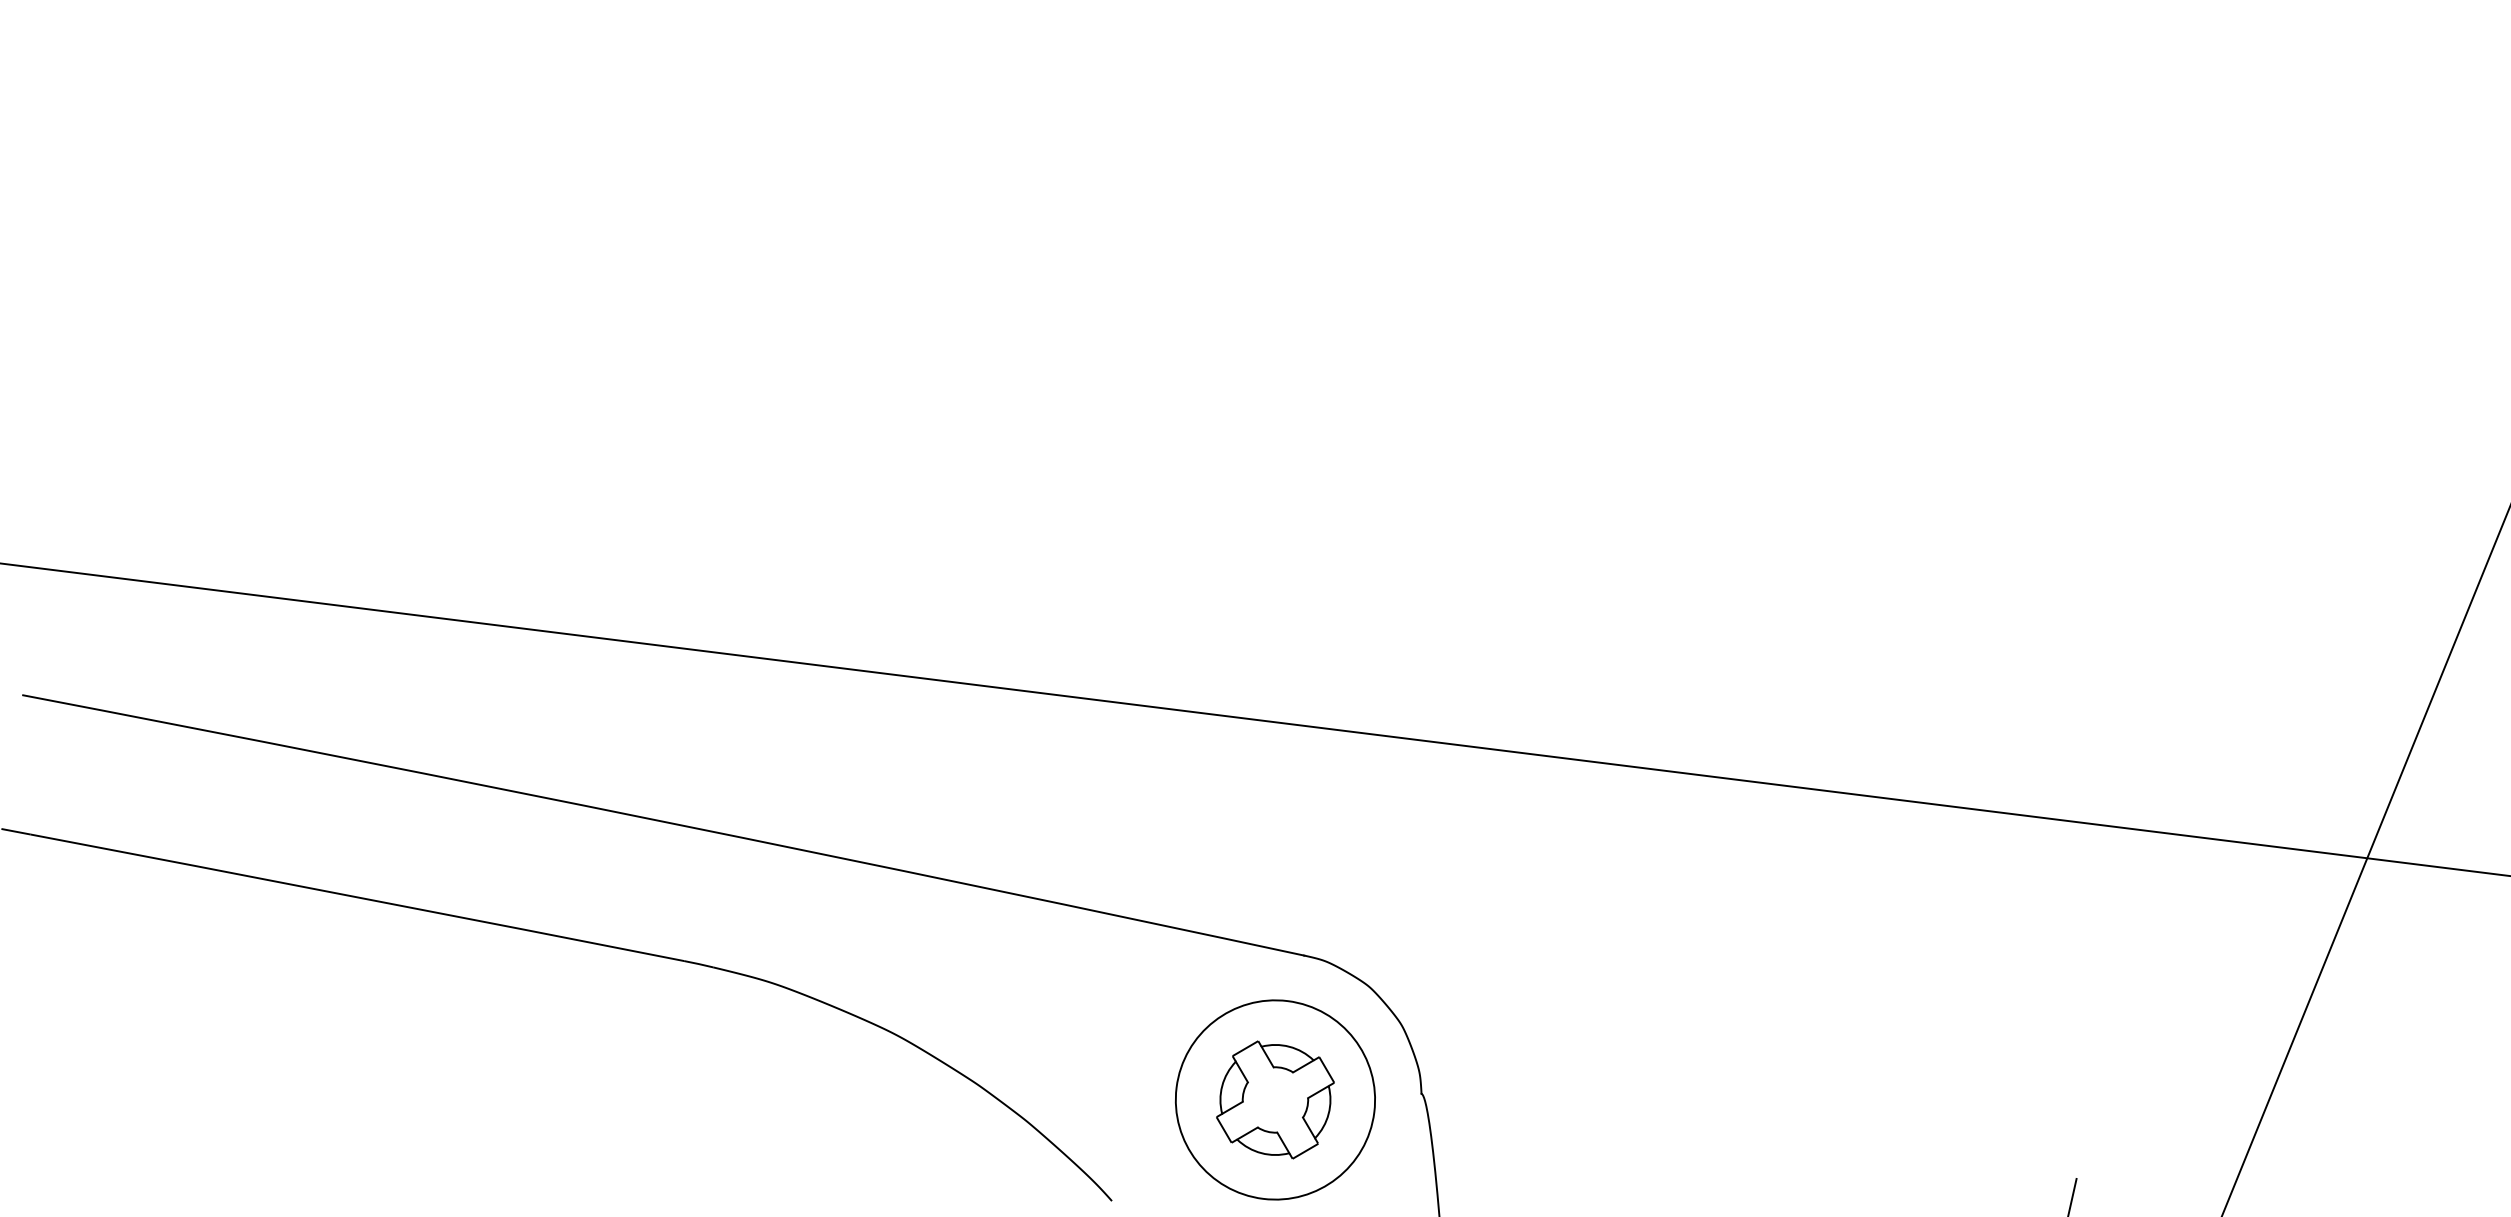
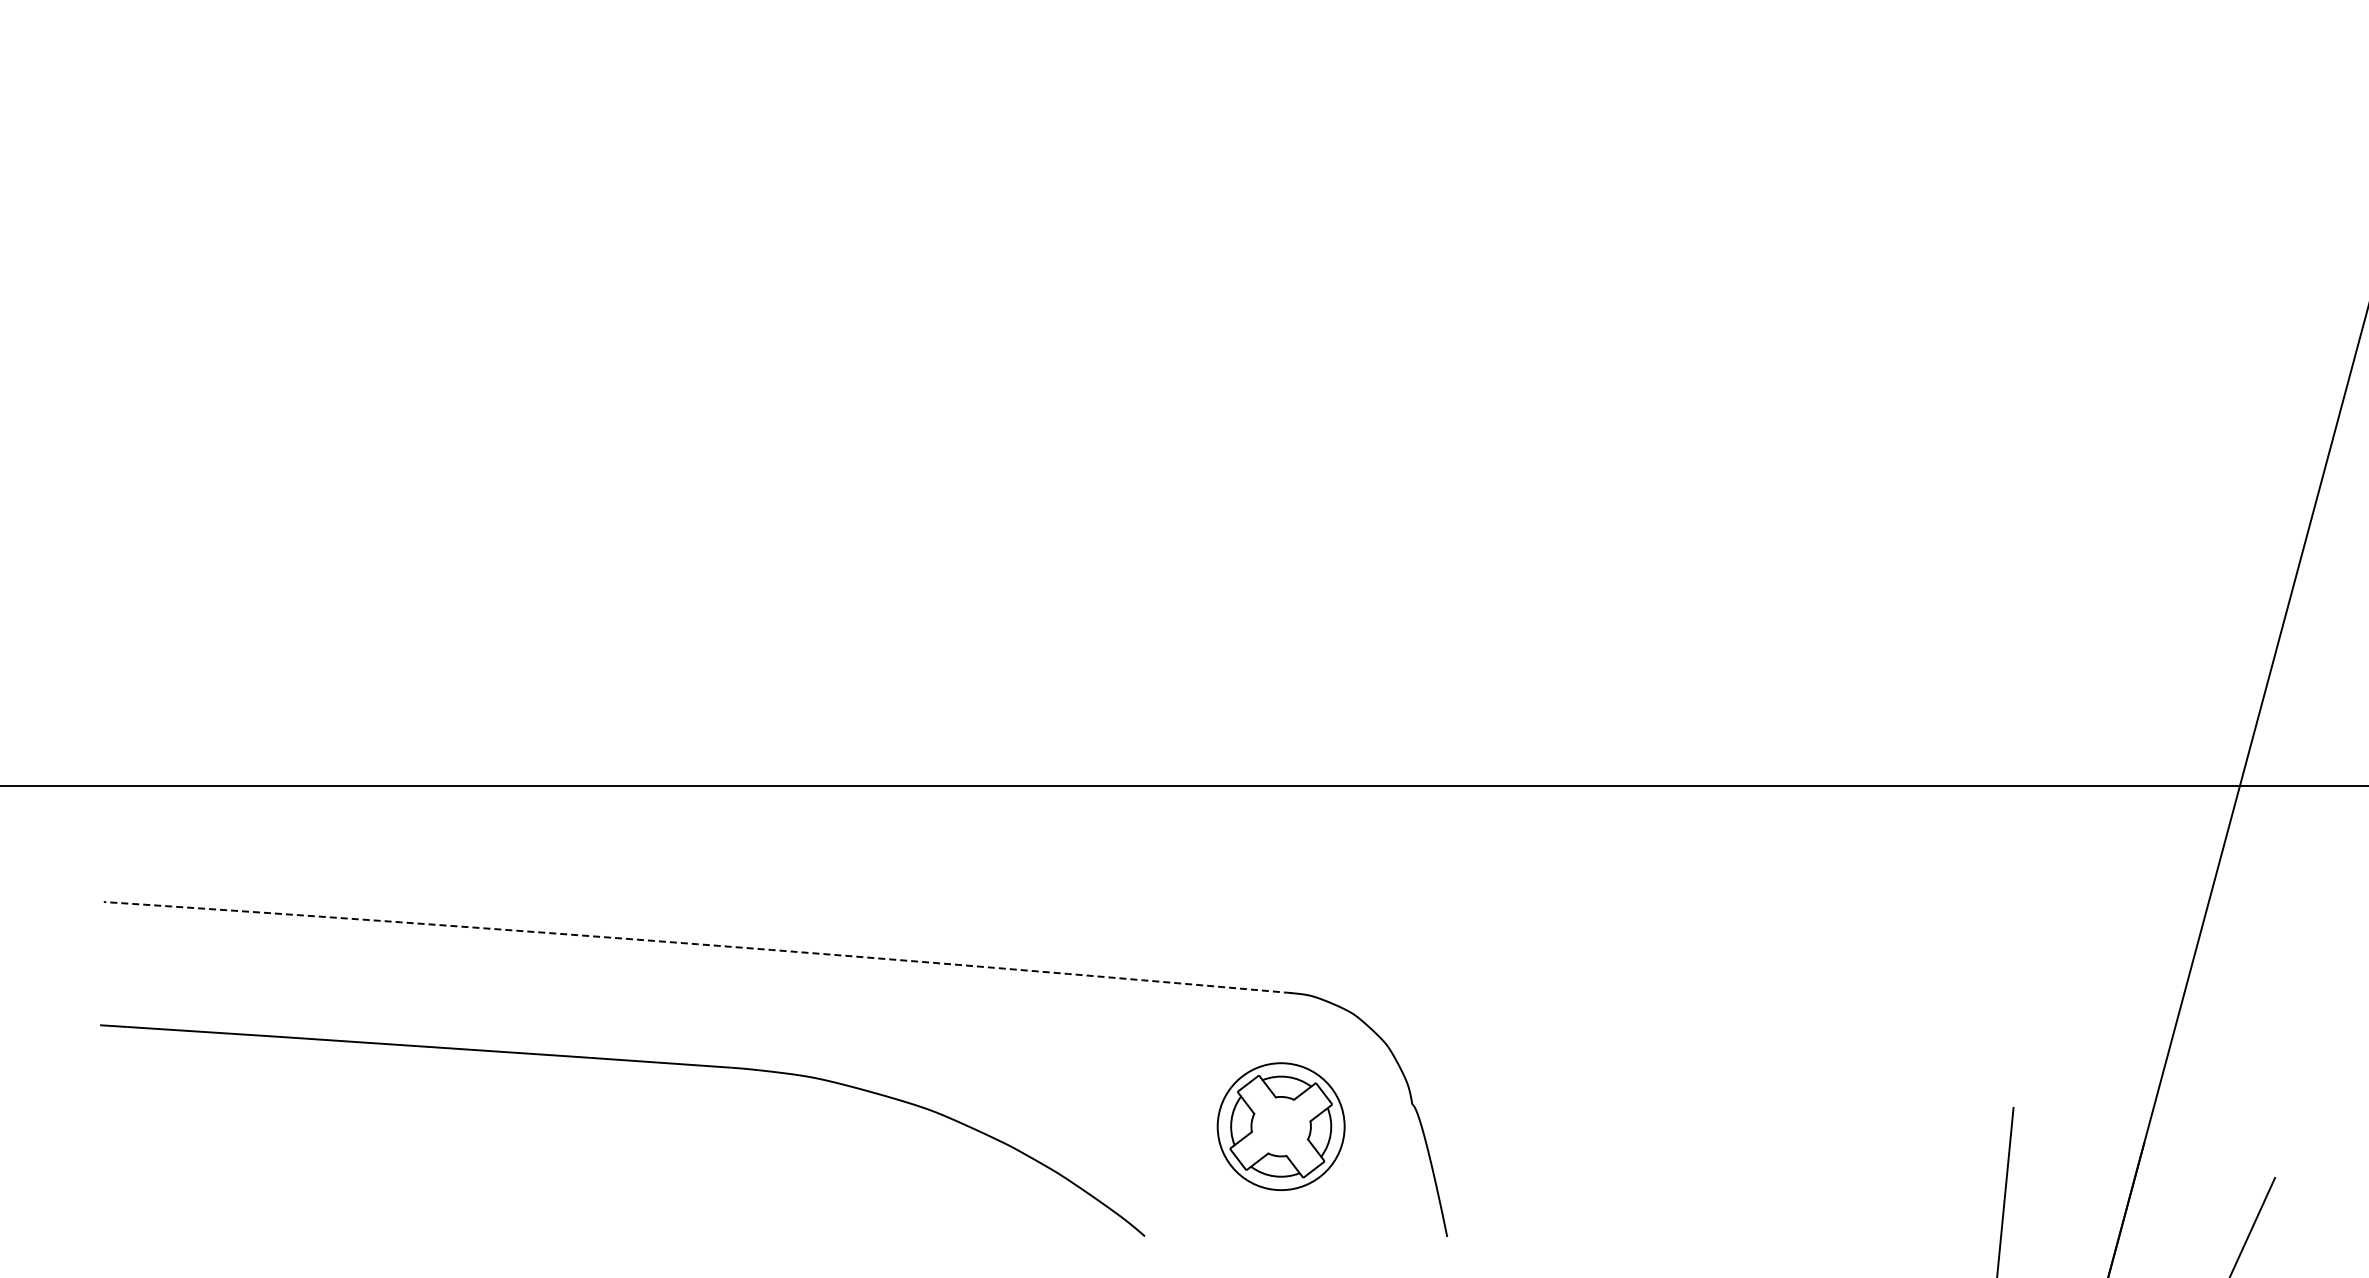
arc: (663, 822) -> (697, 944), solid -> dashed
circle: (1274, 1099) -> (1280, 1126), size x0.7

